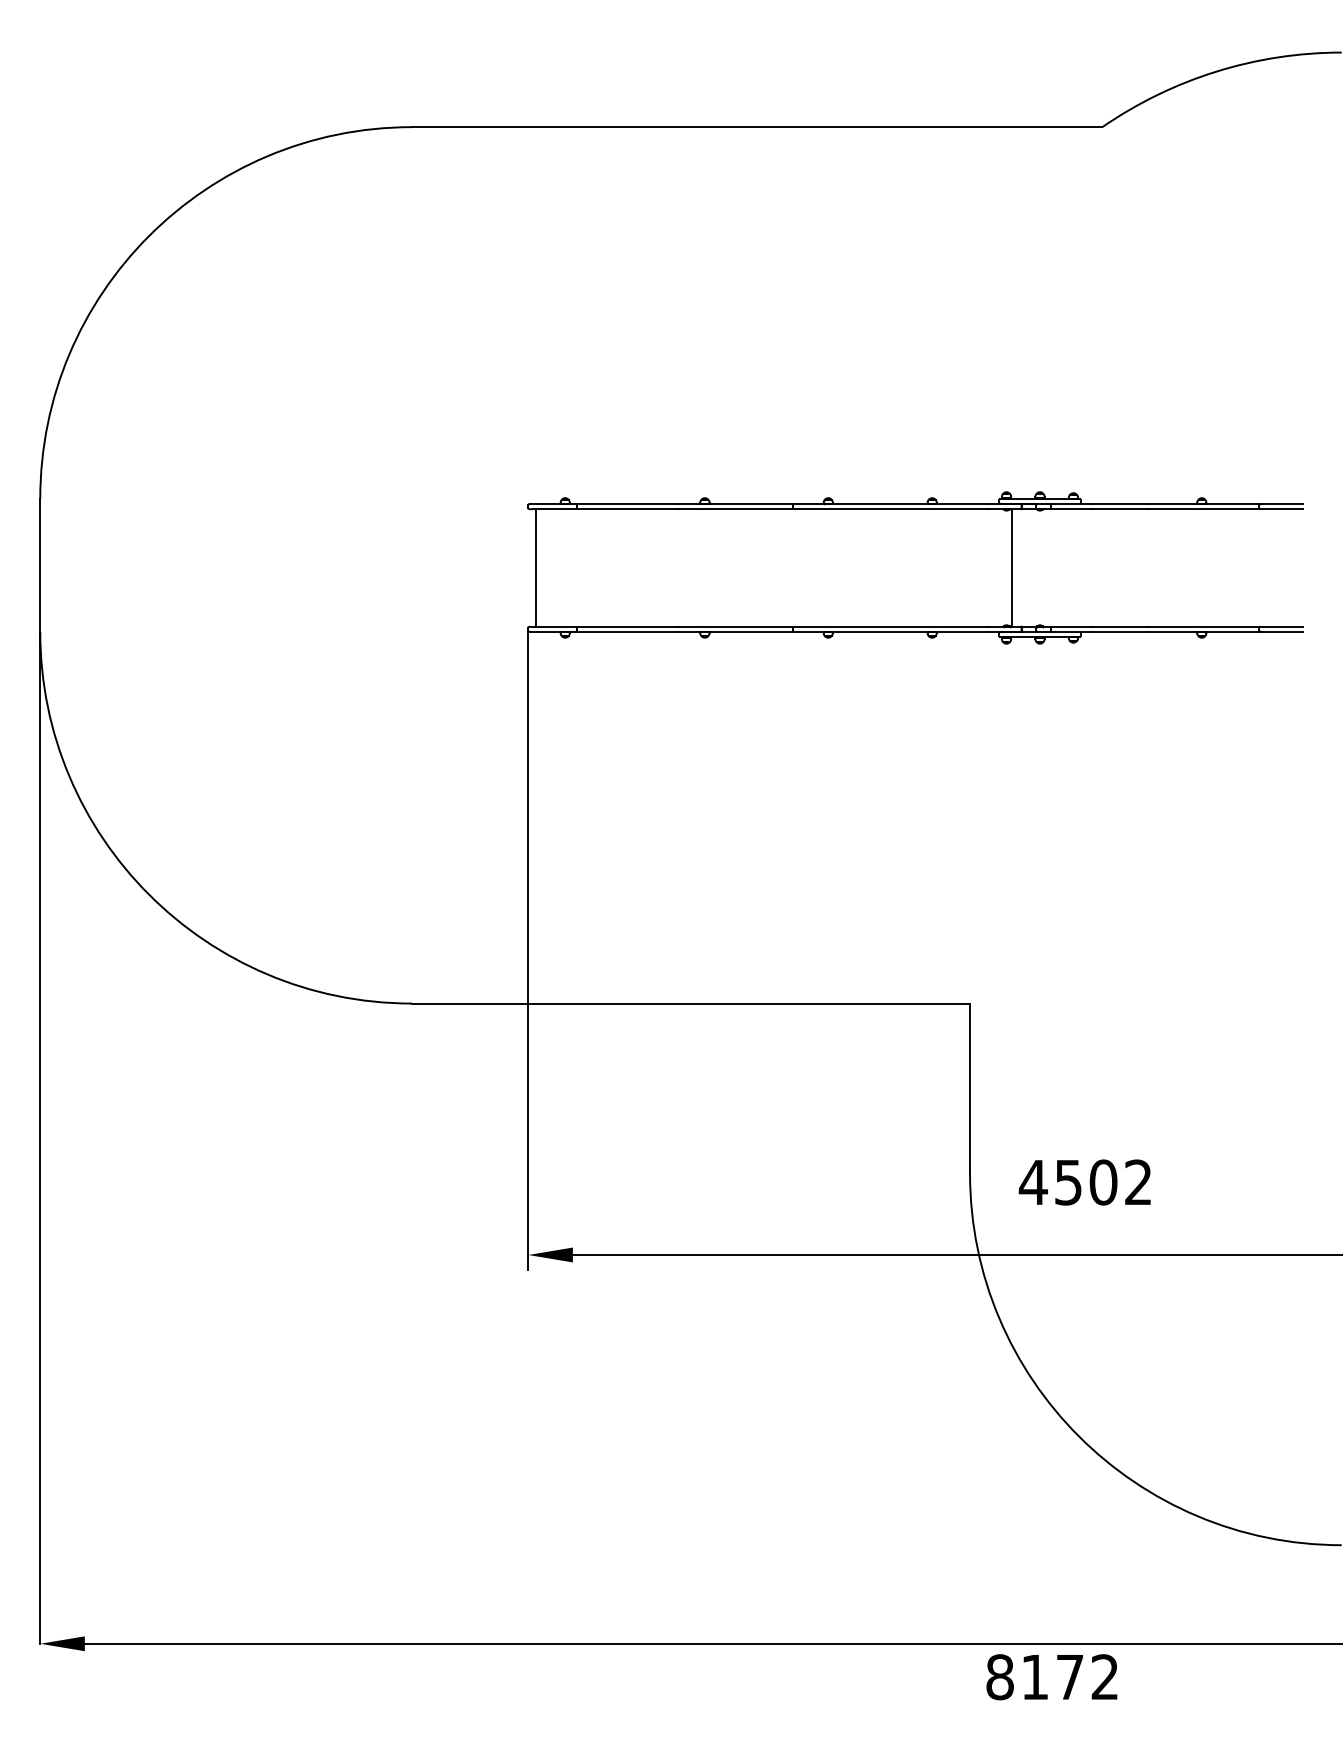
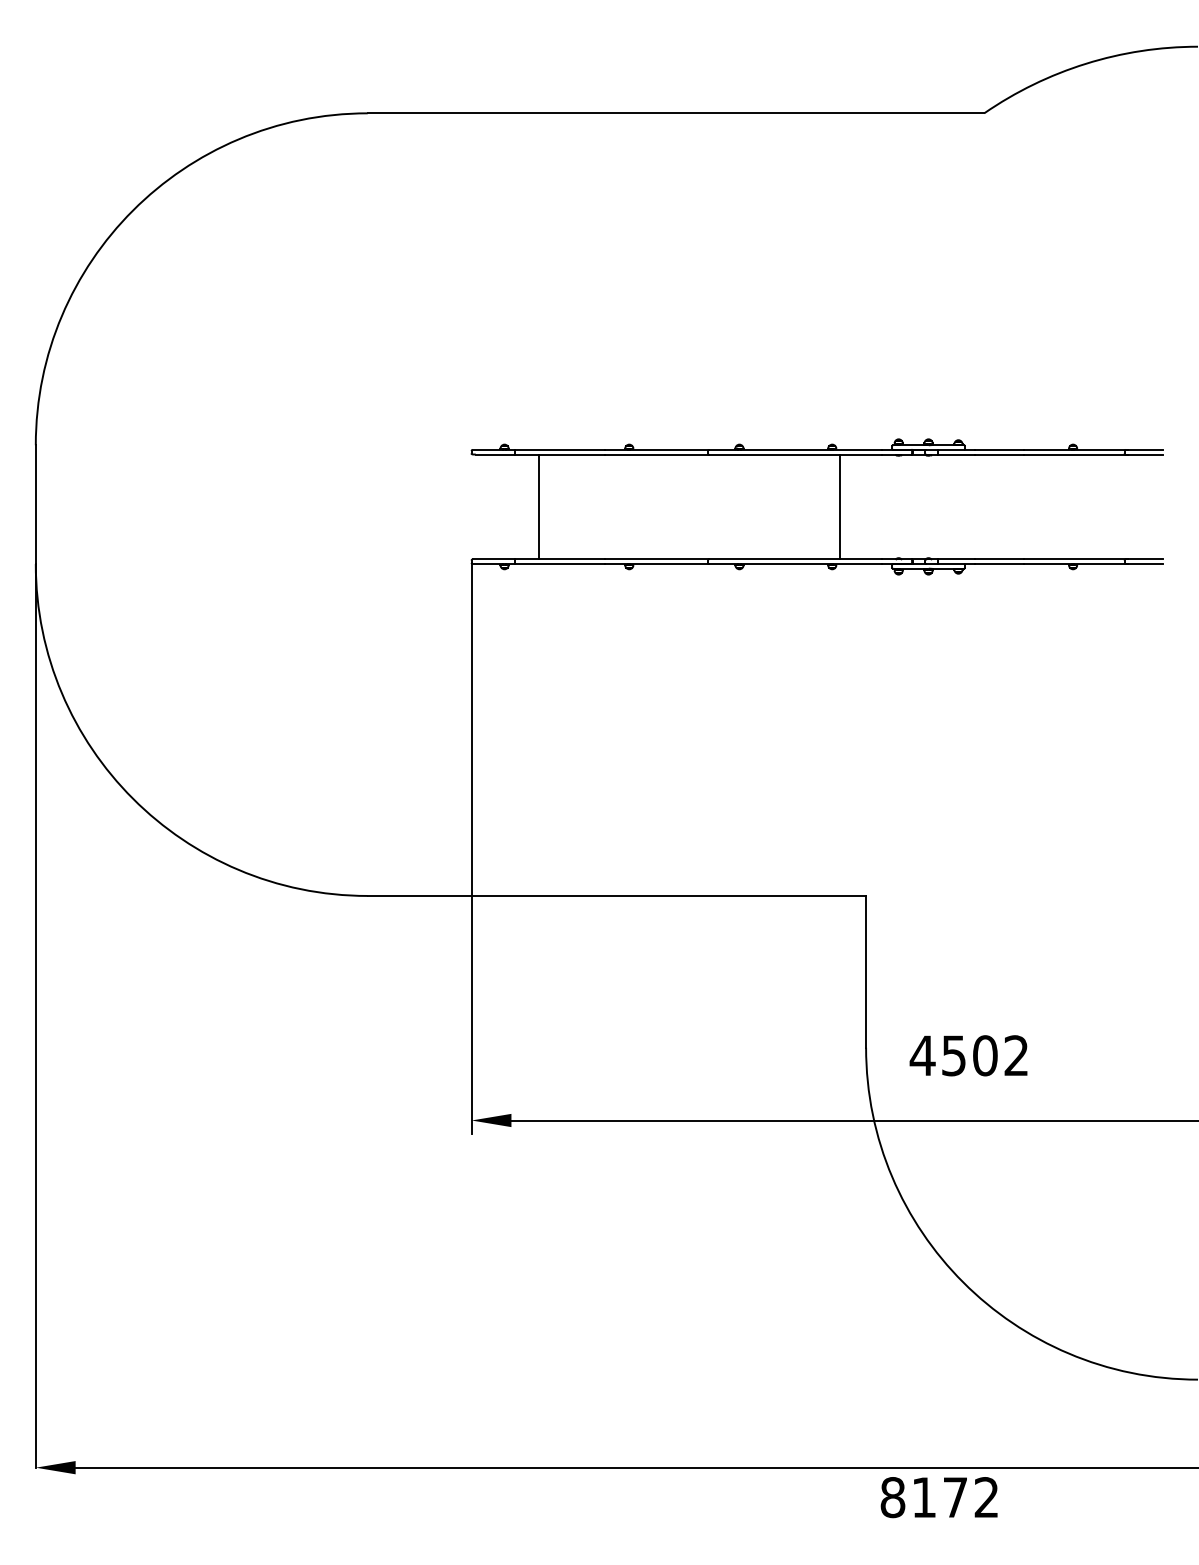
line: (535, 567) -> (538, 506), moved
line: (1012, 567) -> (840, 506), moved

